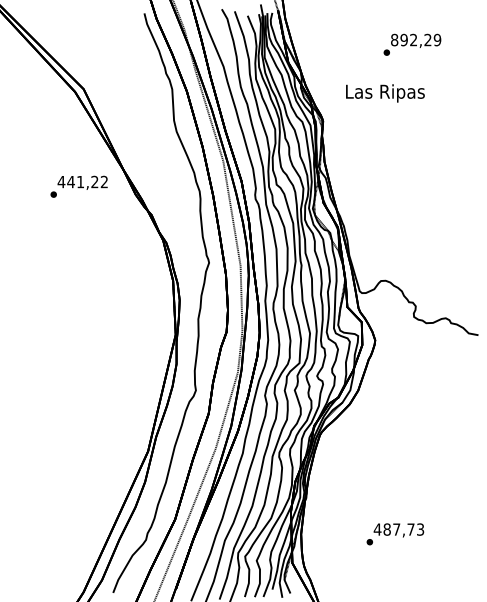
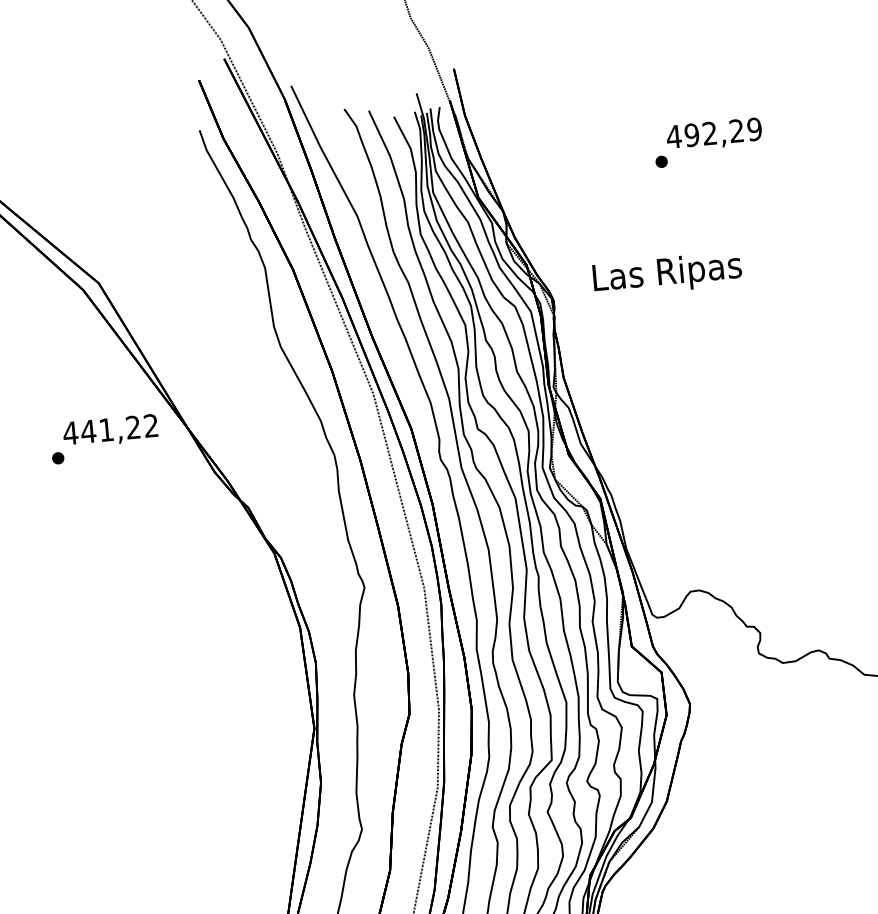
text: (394, 39) -> (673, 135), 892,29 -> 492,29
text: (385, 93) -> (667, 274), moved
text: (78, 186) -> (103, 438), moved

